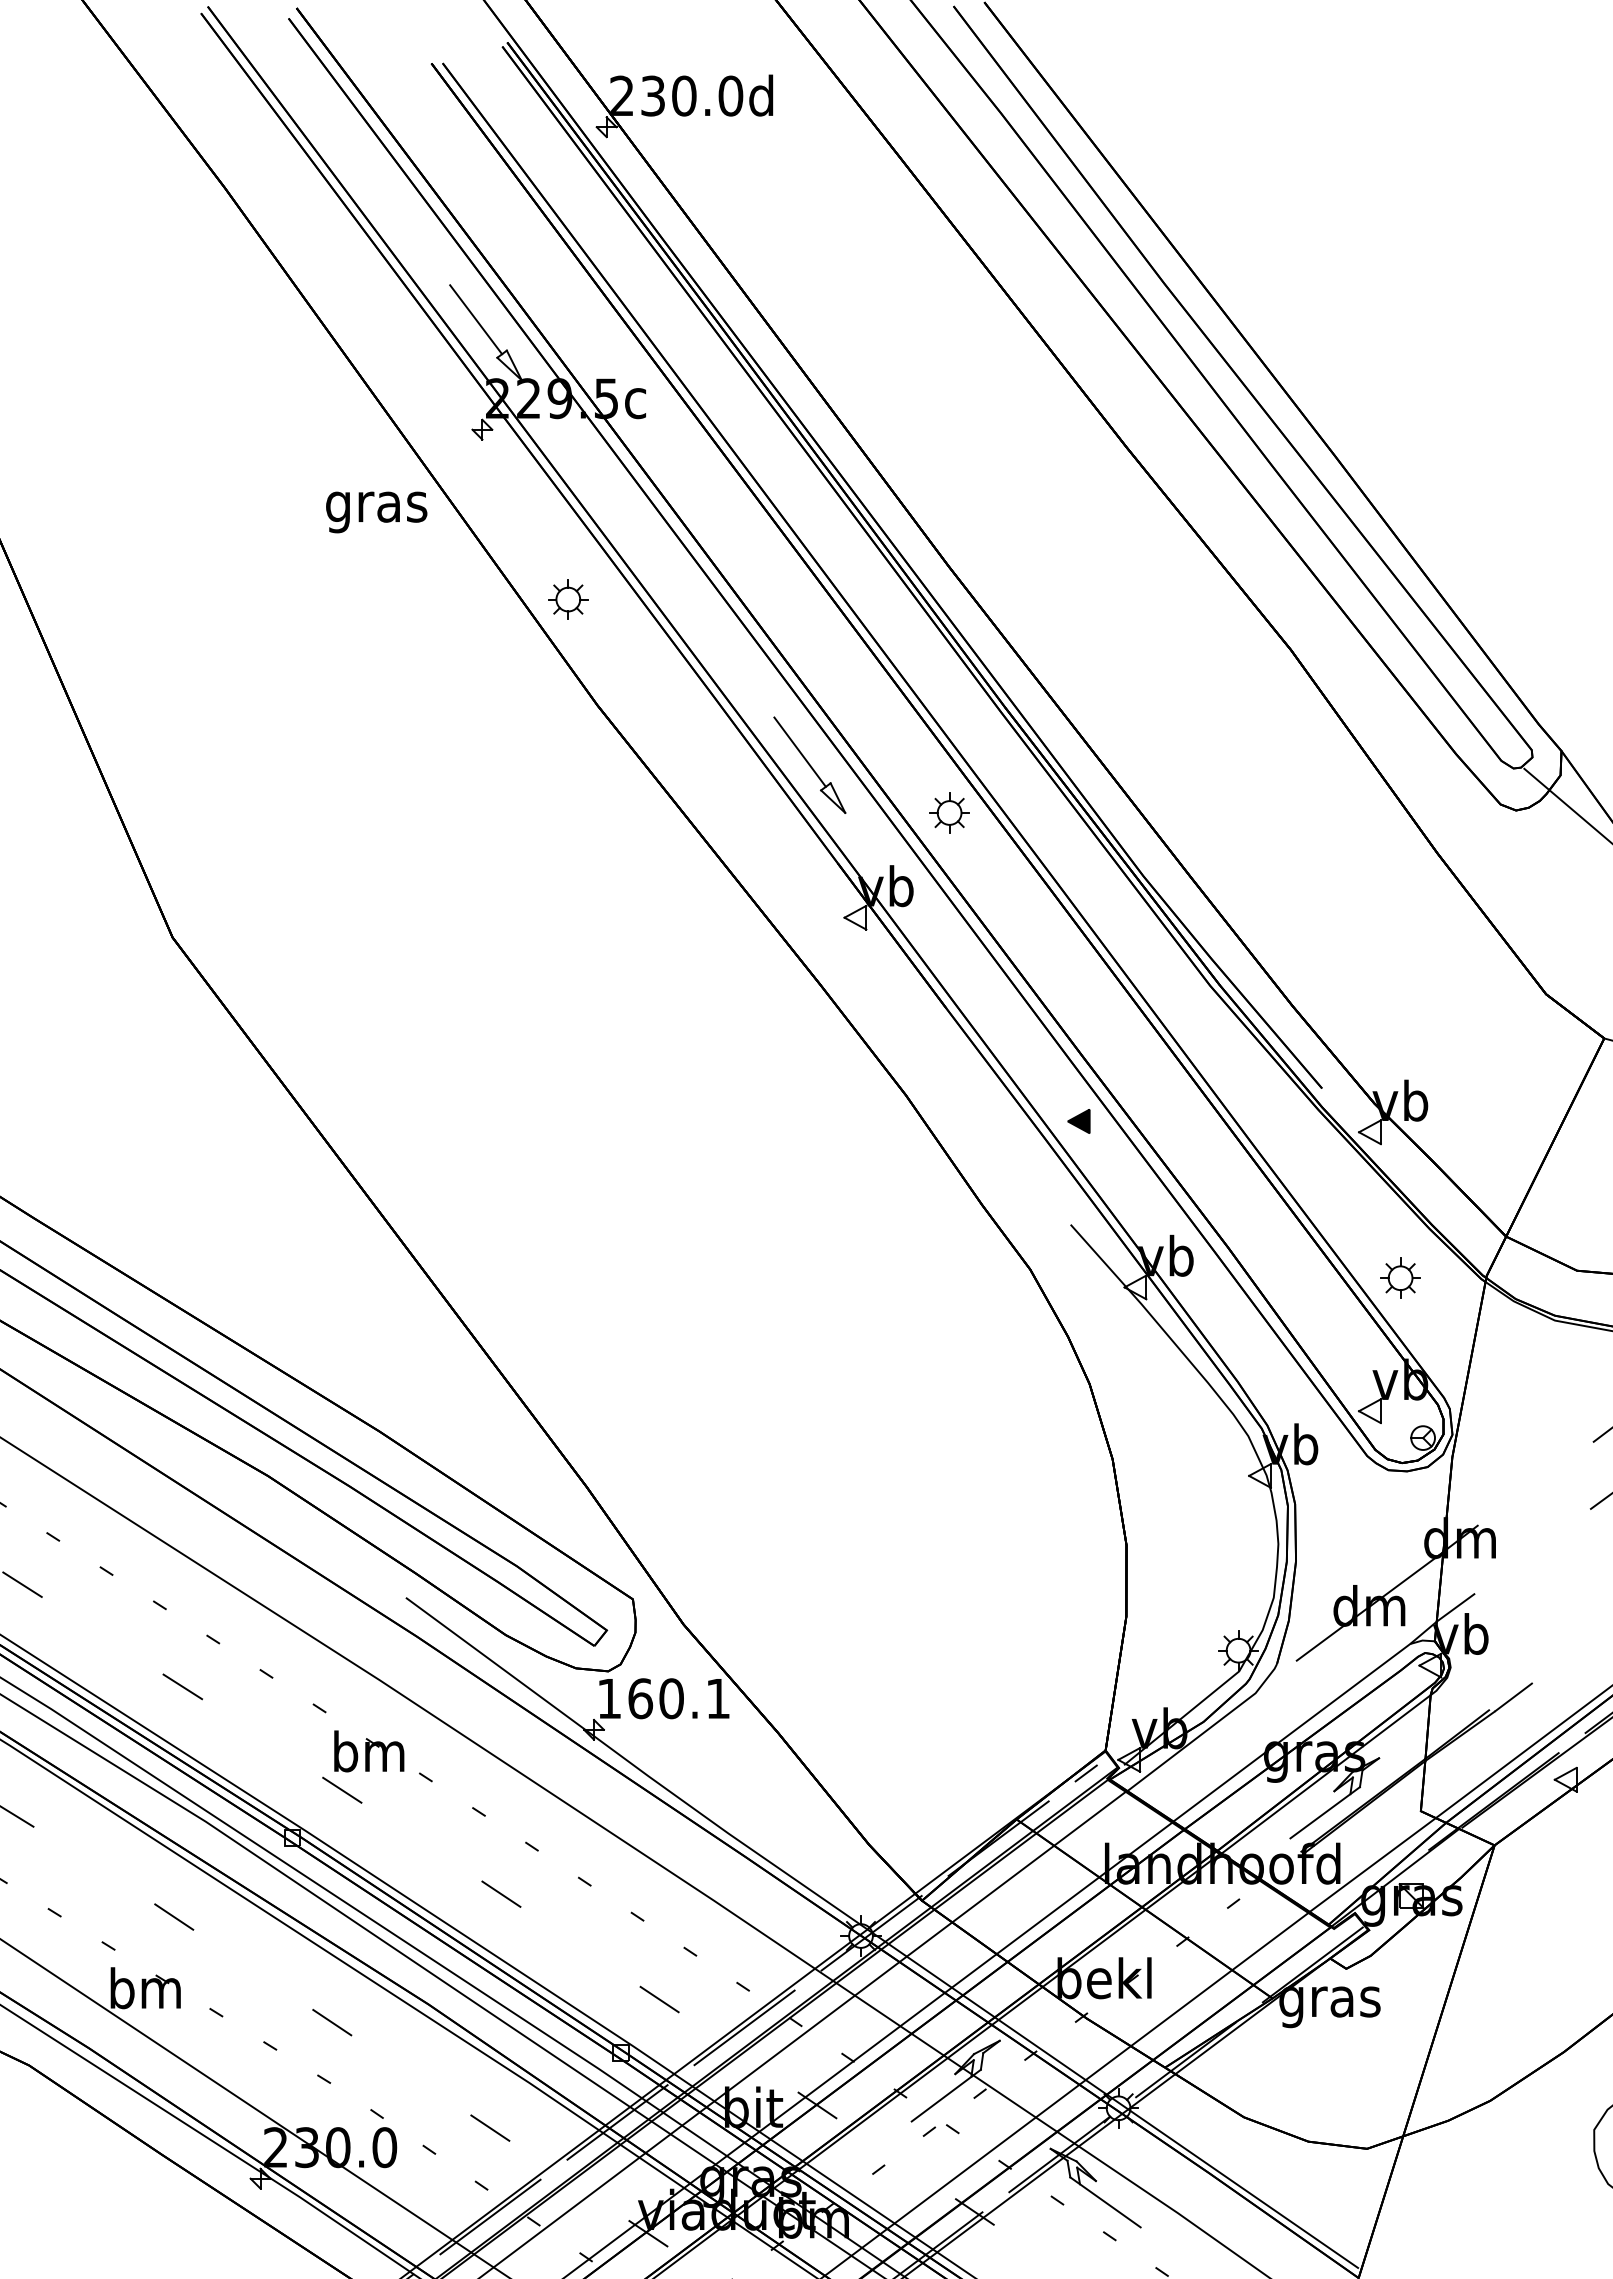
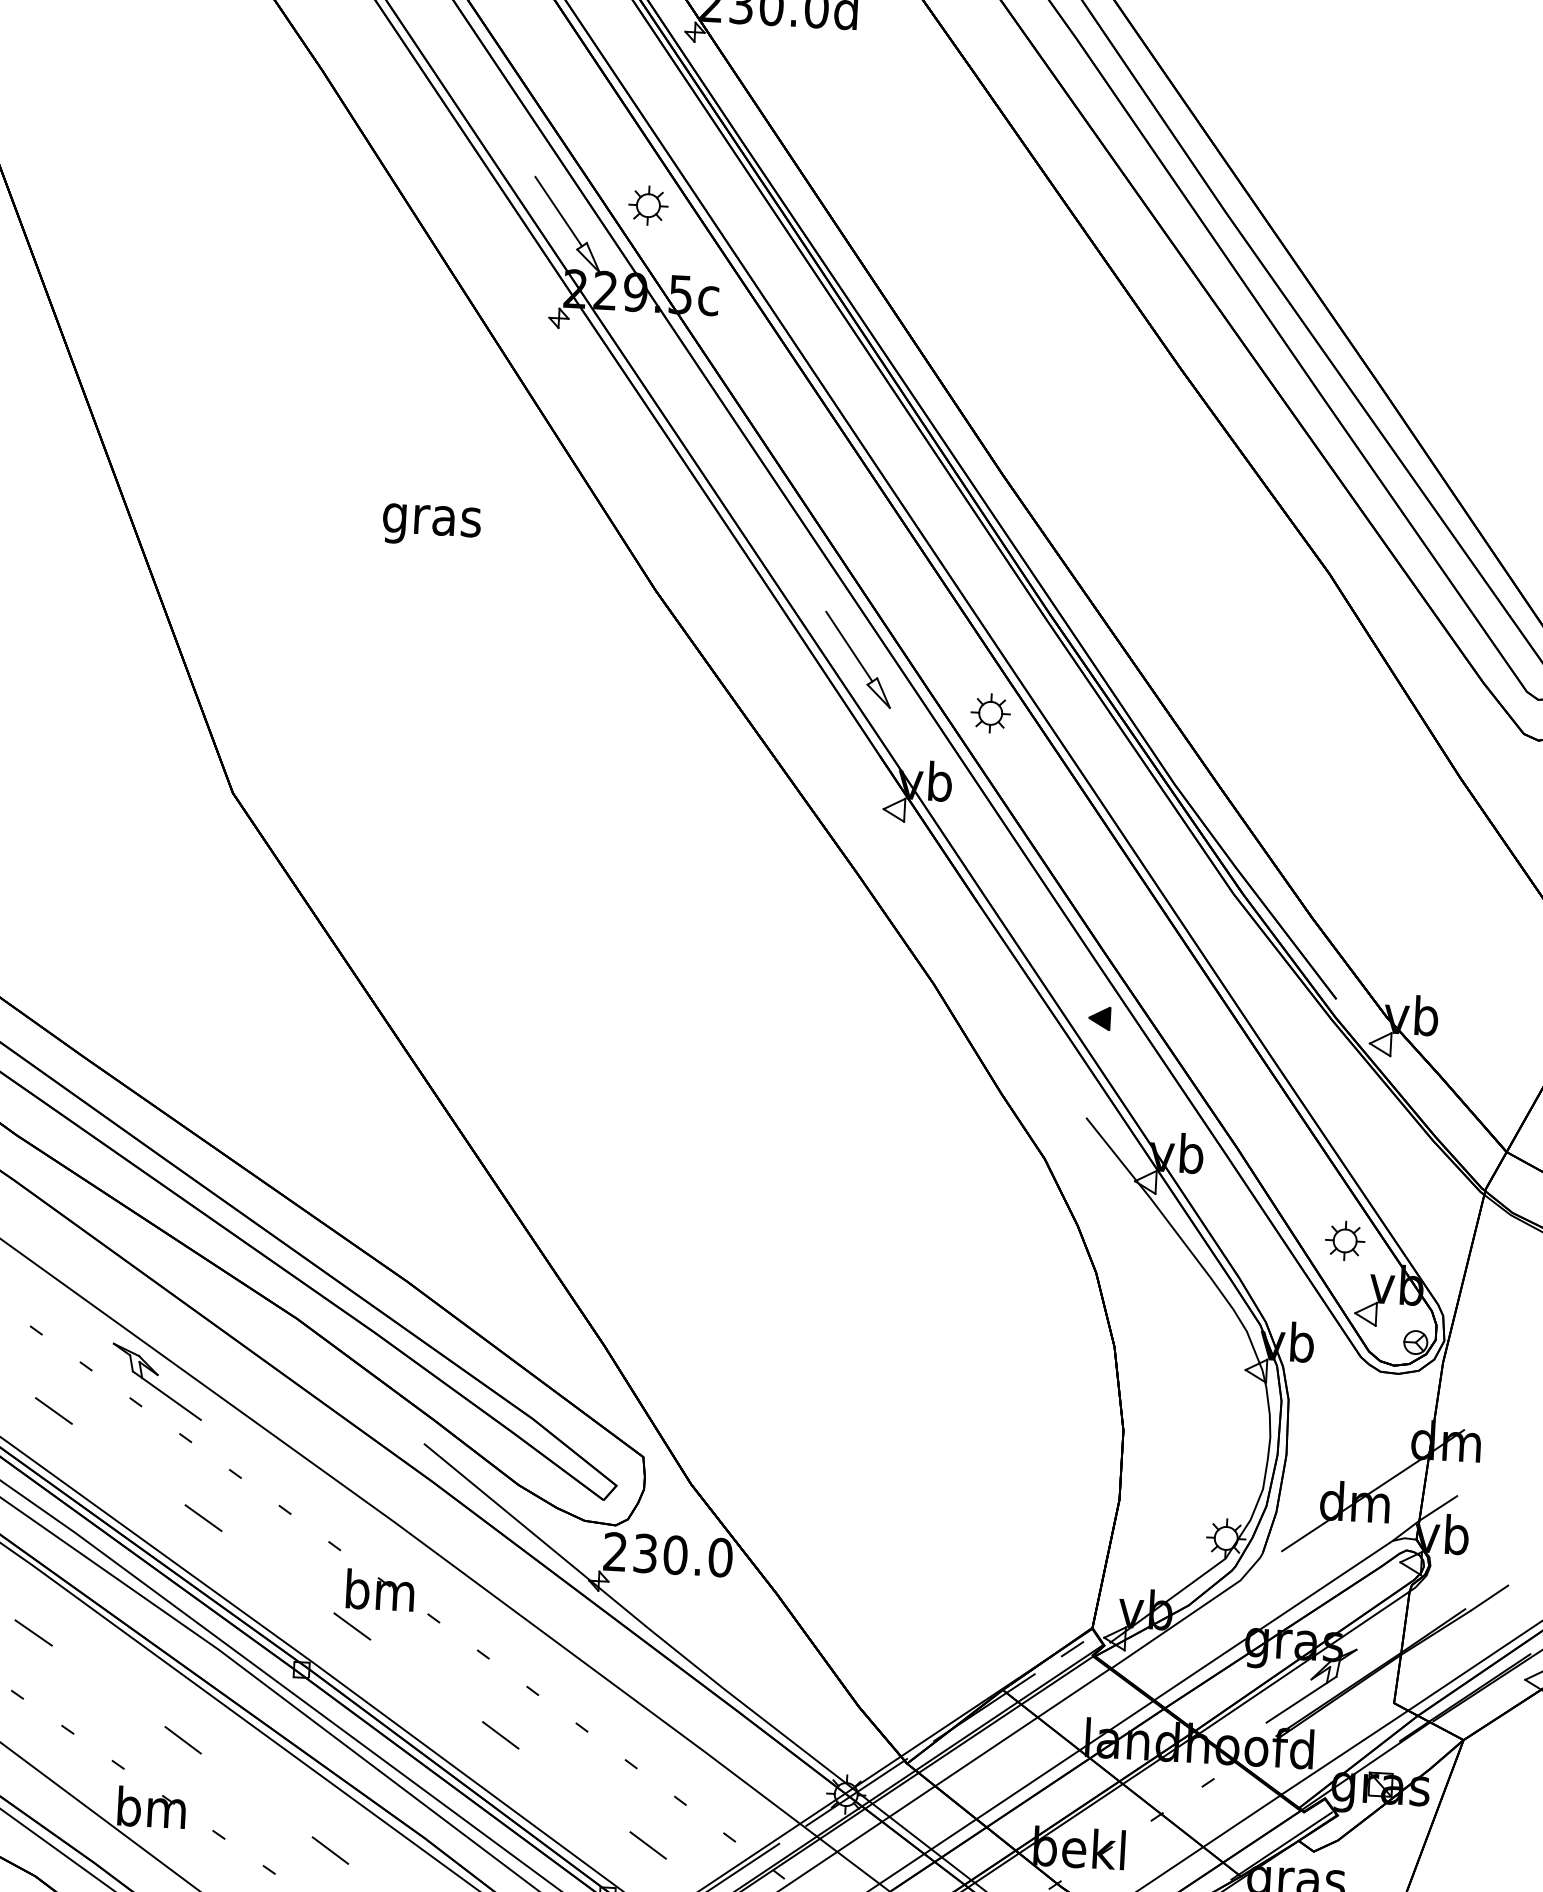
text: (376, 512) -> (431, 525), moved
part: (568, 599) -> (648, 205), moved
part: (1400, 1277) -> (1345, 1240), moved
part: (127, 1548) -> (157, 1381), added
text: (663, 1698) -> (667, 1554), 160.1 -> 230.0

